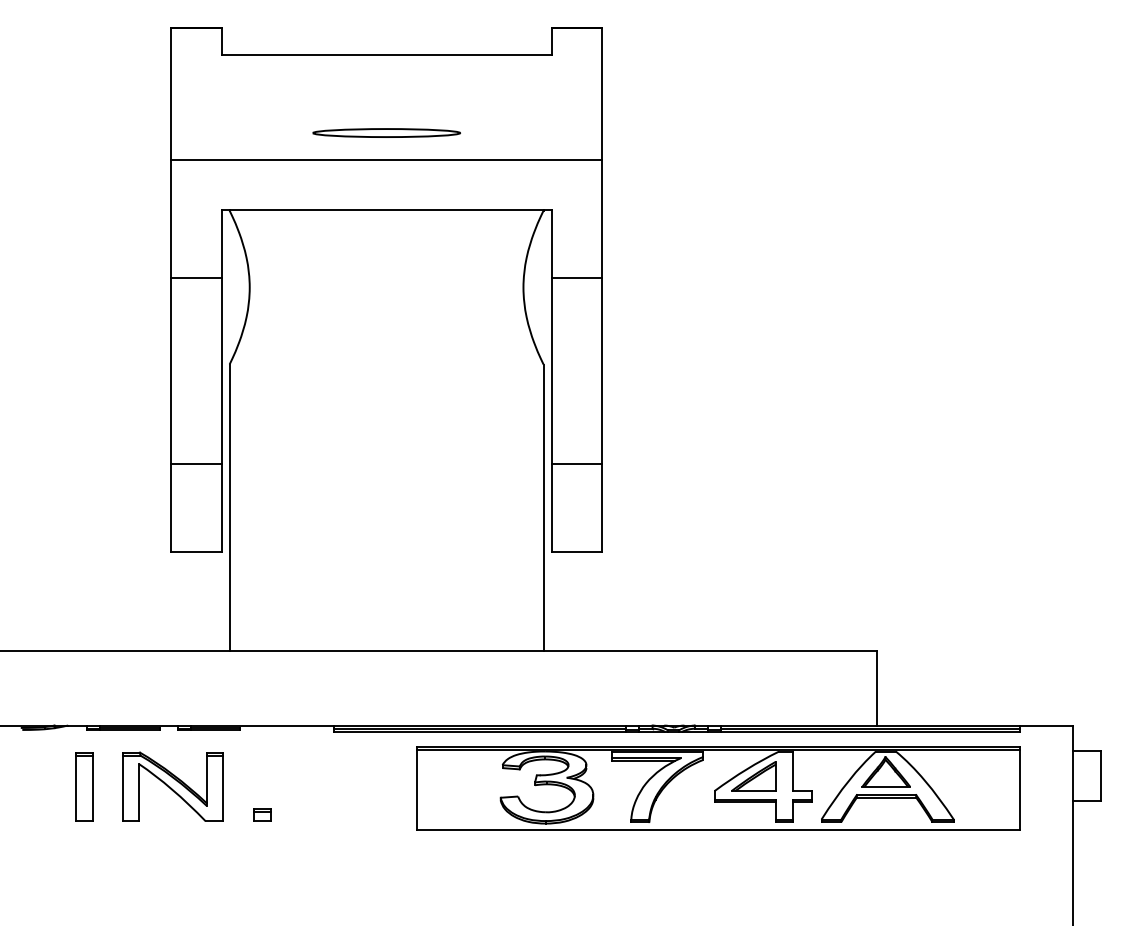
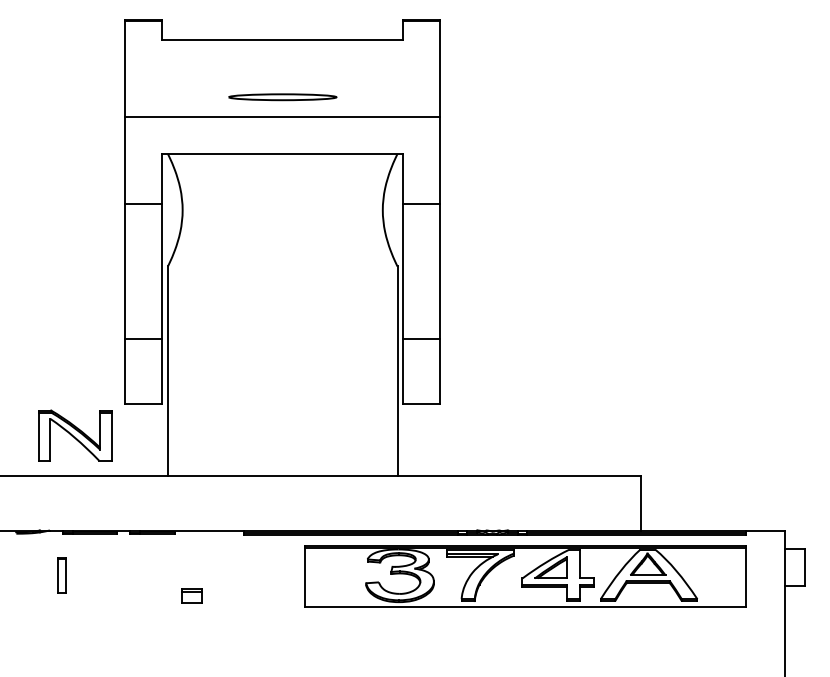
part: (84, 786) -> (61, 575), size x0.7
part: (172, 786) -> (74, 435), moved
part: (262, 814) -> (191, 595), size x1.6

